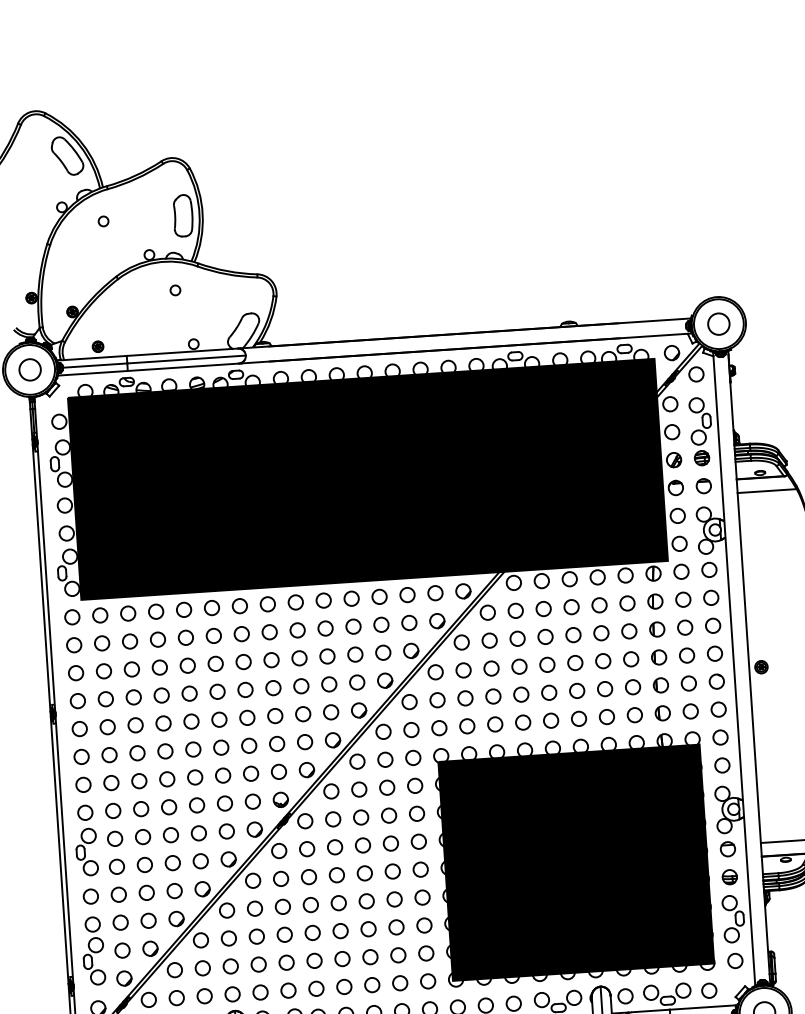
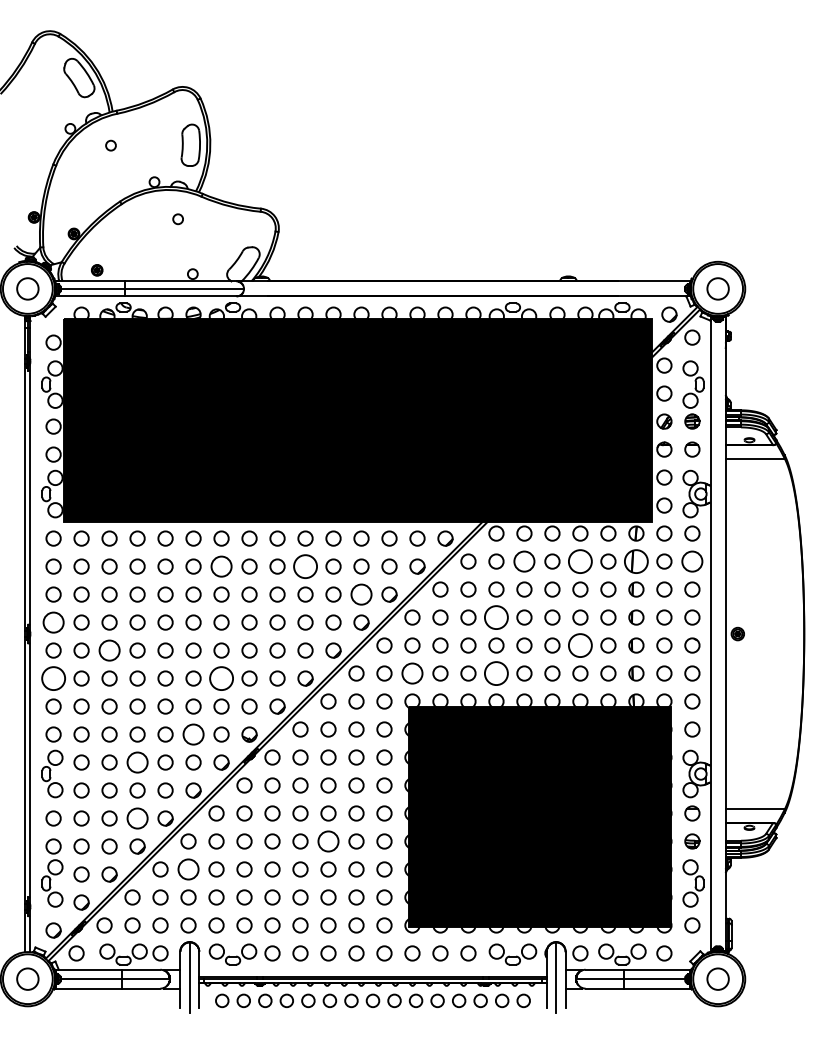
circle: (711, 597) -> (692, 561), size x1.4
part: (655, 601) -> (636, 561), size x1.6
circle: (599, 605) -> (580, 561), size x1.6
circle: (543, 608) -> (524, 561), size x1.4
circle: (325, 628) -> (305, 566), size x1.6
circle: (241, 634) -> (221, 566), size x1.4
circle: (383, 652) -> (361, 594), size x1.4
circle: (519, 666) -> (496, 617), size x1.6
circle: (605, 689) -> (580, 645), size x1.6
circle: (77, 701) -> (53, 622), size x1.4
circle: (523, 722) -> (496, 673), size x1.6
circle: (135, 725) -> (109, 650), size x1.4
circle: (439, 728) -> (412, 673), size x1.4
circle: (249, 745) -> (221, 678), size x1.6
circle: (81, 756) -> (53, 678), size x1.6
circle: (224, 803) -> (193, 734), size x1.4
circle: (170, 835) -> (137, 762), size x1.4
circle: (174, 891) -> (137, 818), size x1.4
circle: (366, 901) -> (328, 841), size x1.4
circle: (228, 938) -> (188, 869), size x1.4

